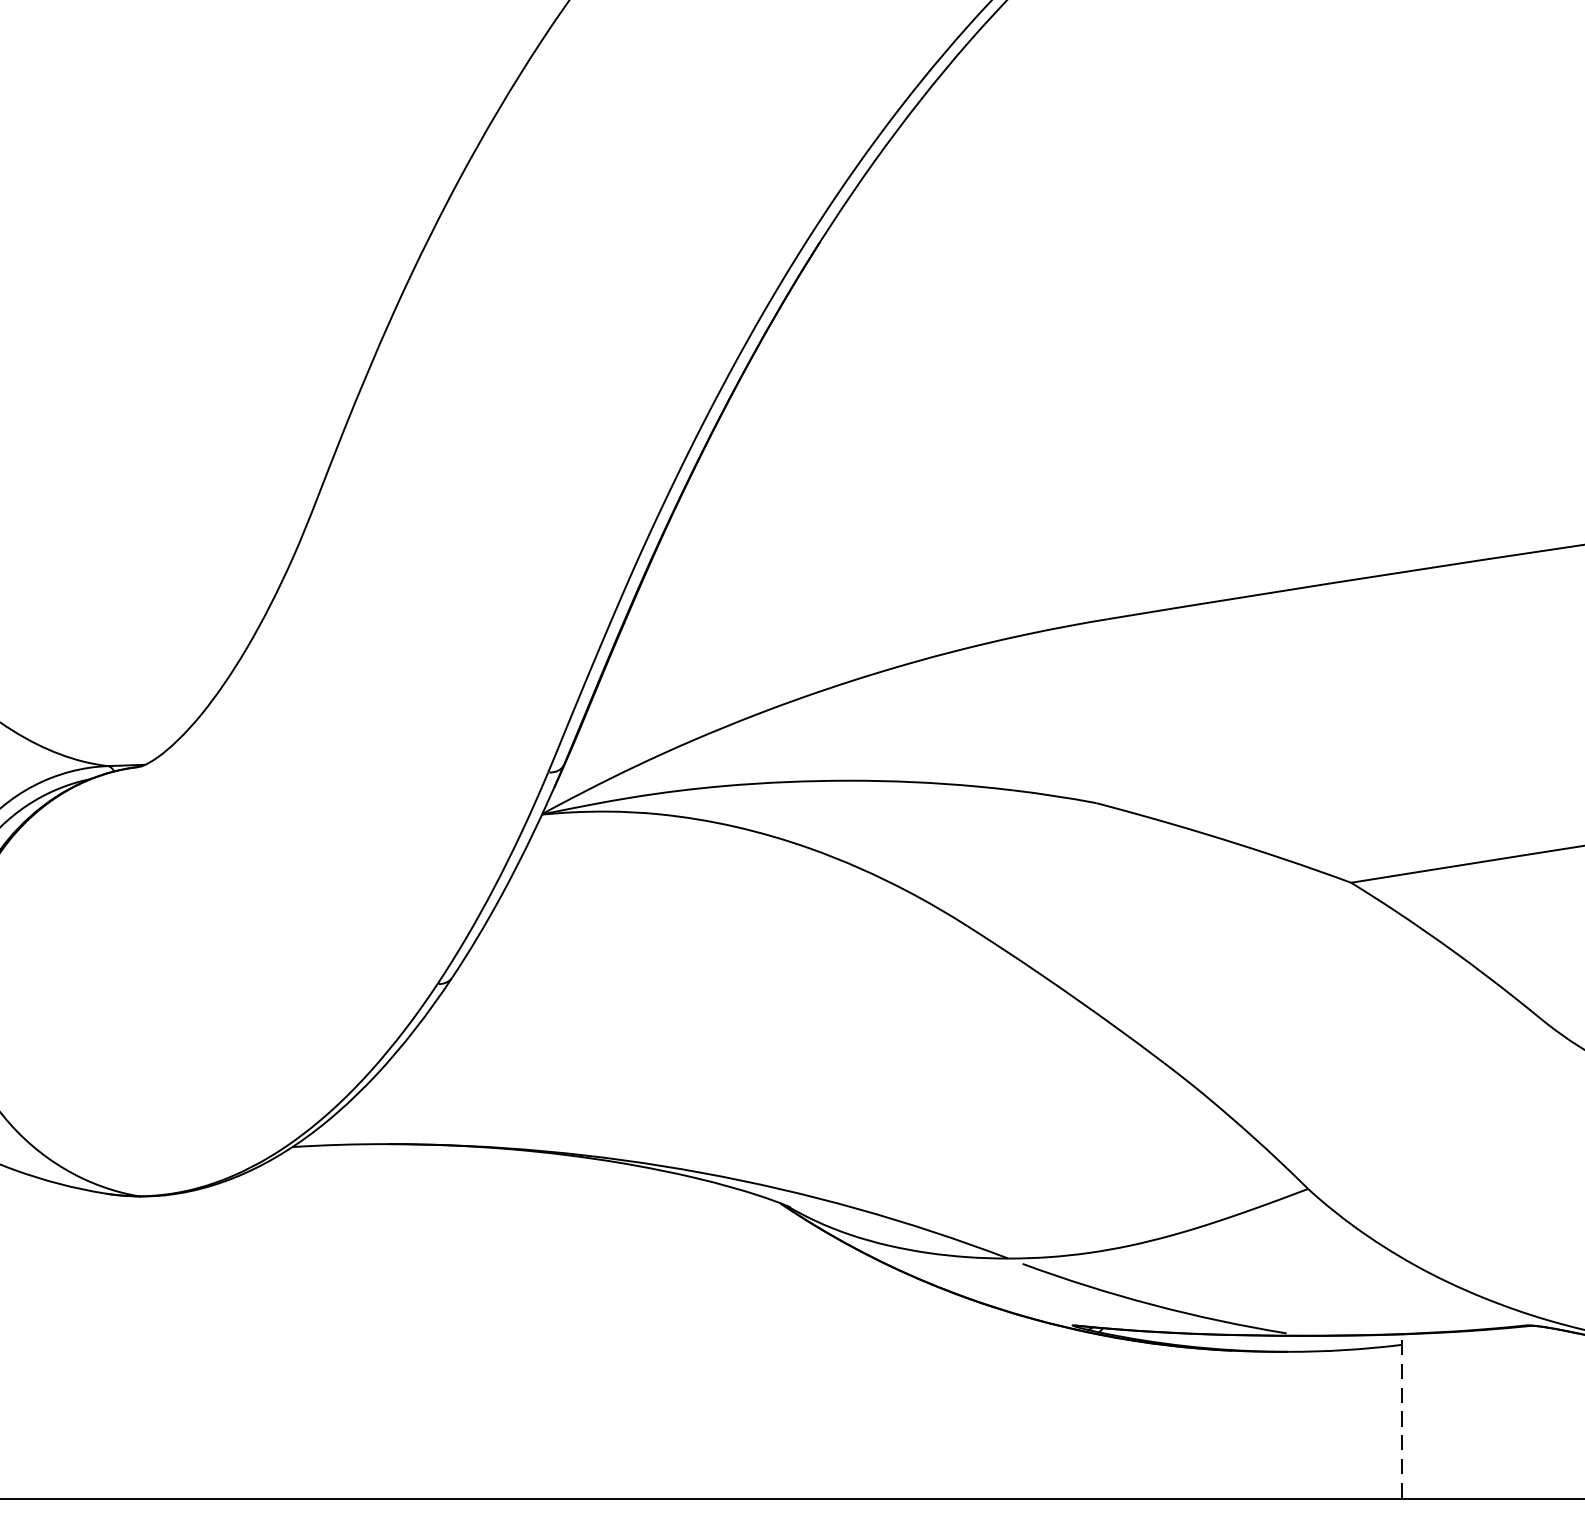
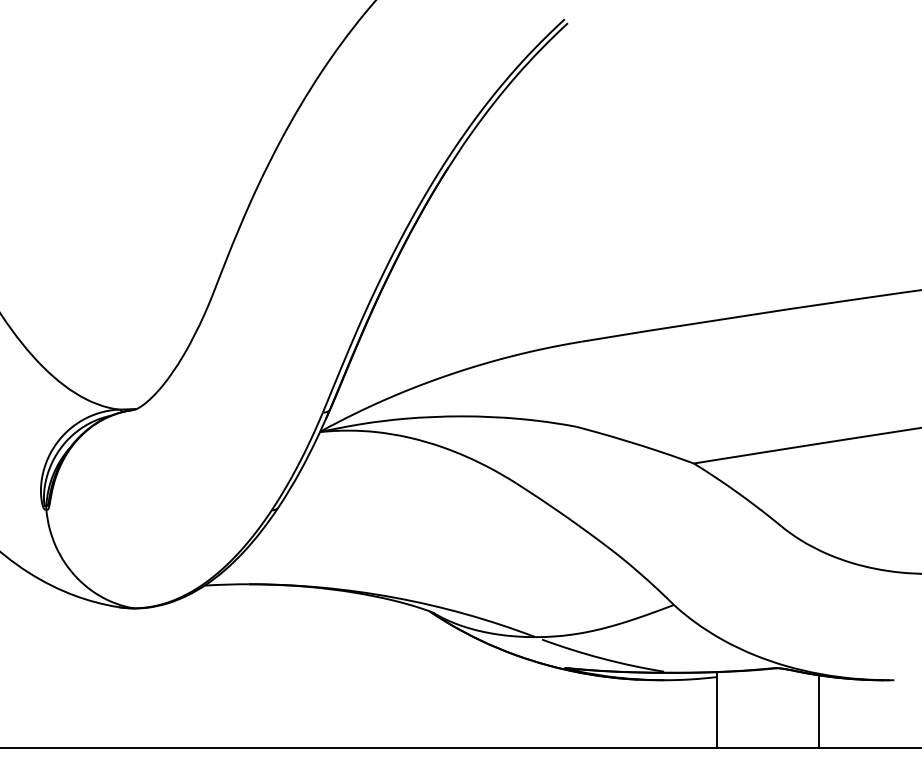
line: (1402, 1415) -> (717, 709), dashed -> solid

